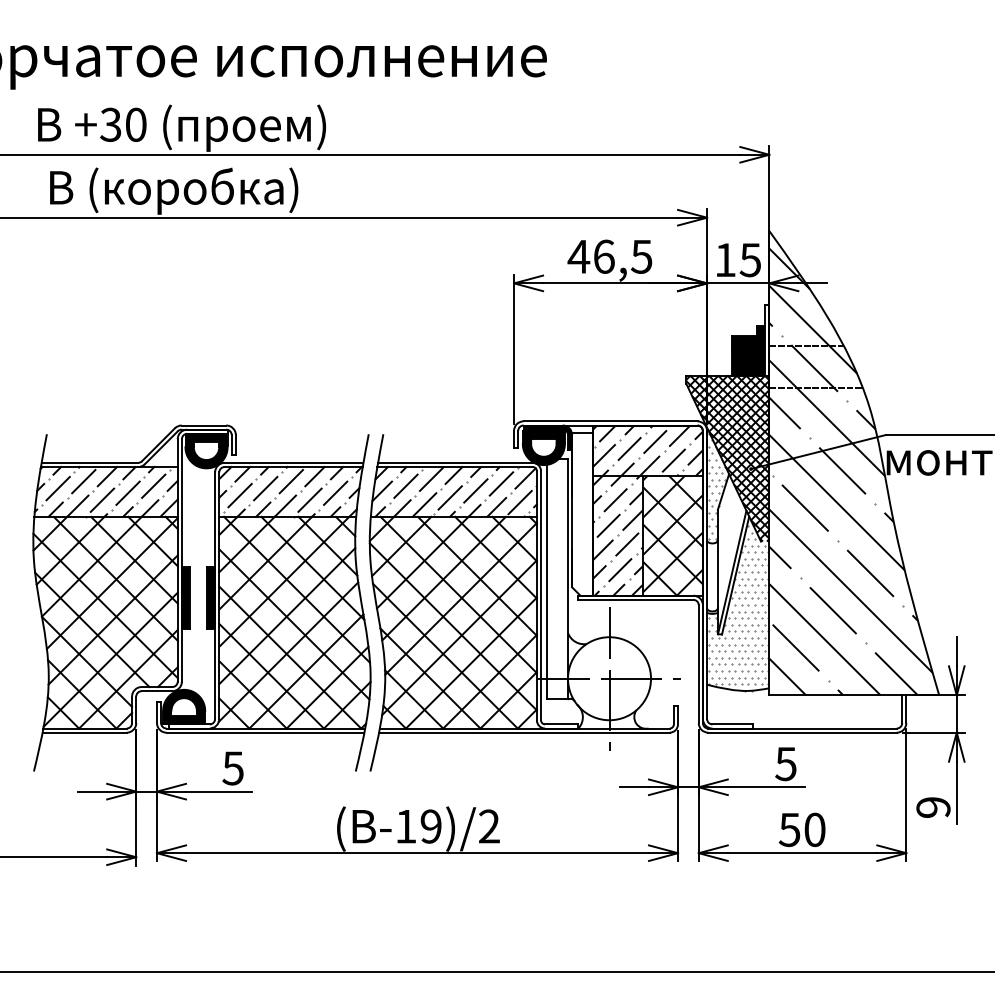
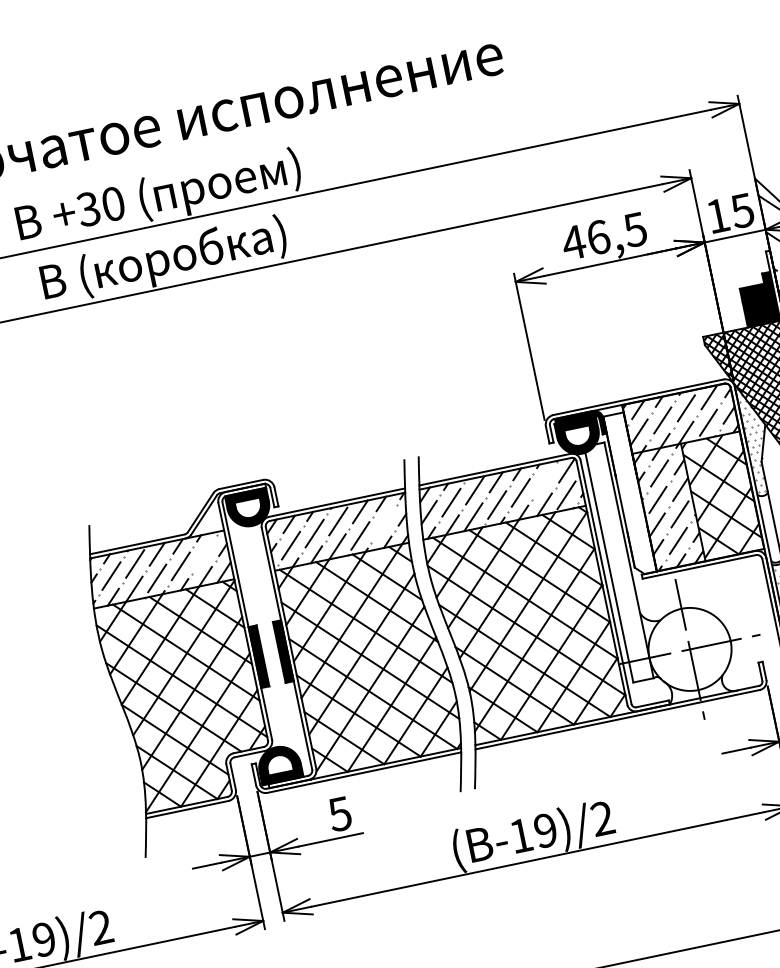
line: (501, 483) -> (544, 480), removed
line: (153, 485) -> (204, 553), removed
line: (335, 492) -> (383, 523), removed

